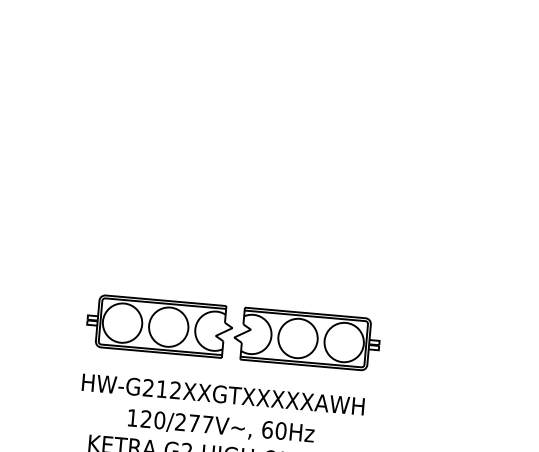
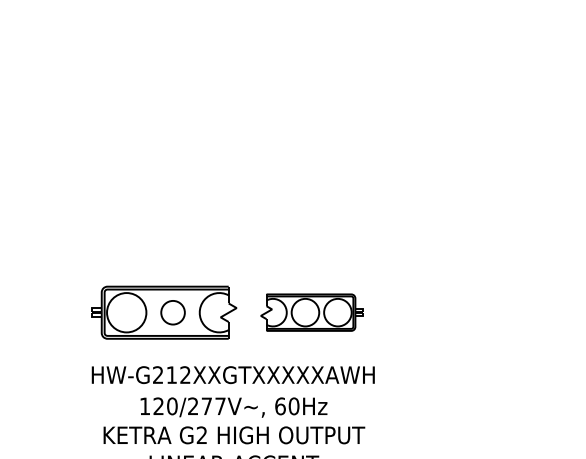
circle: (168, 326) -> (172, 312), size x0.6
part: (306, 339) -> (311, 312), size x0.7

